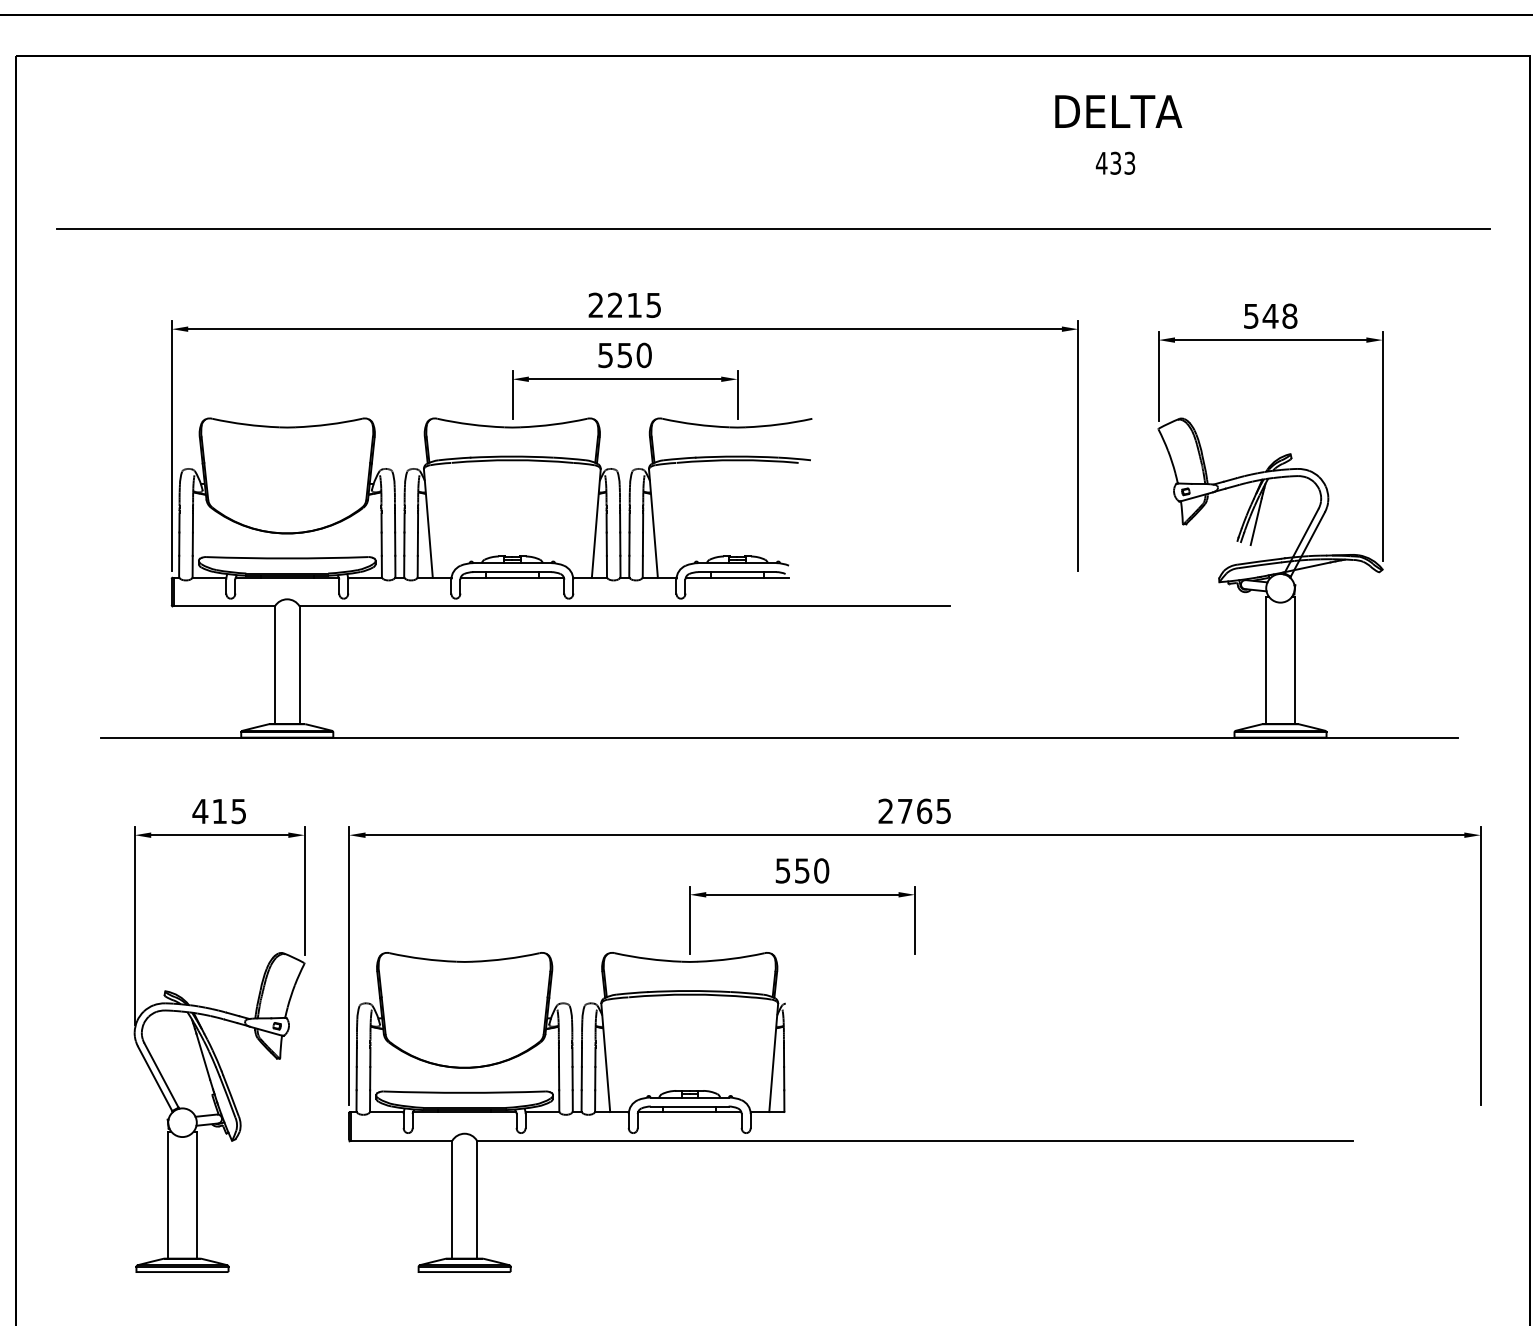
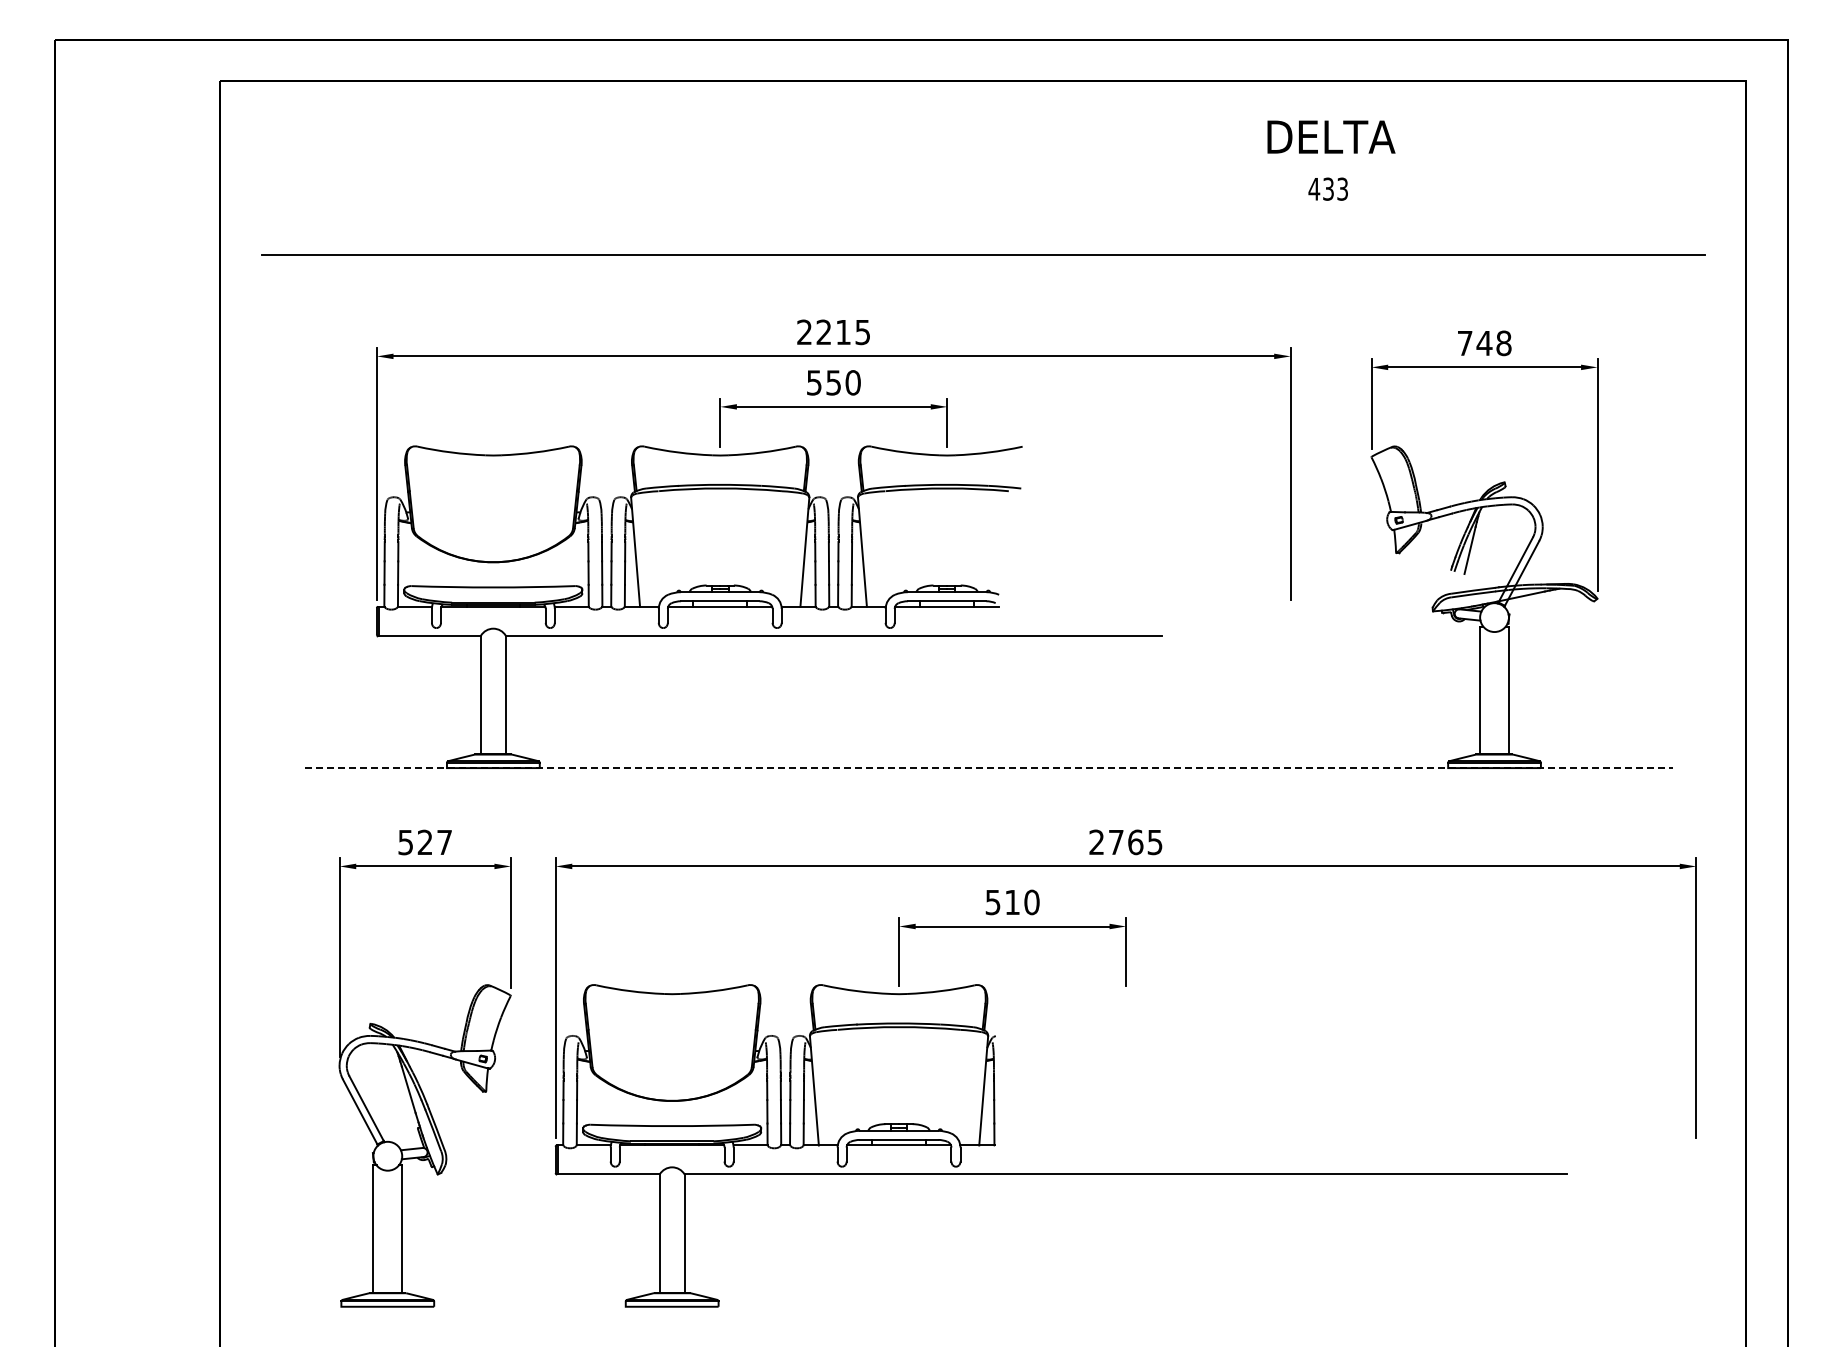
text: (1250, 316) -> (1464, 343), 548 -> 748
line: (779, 738) -> (989, 768), solid -> dashed
text: (218, 811) -> (424, 842), 415 -> 527
text: (802, 870) -> (1012, 902), 550 -> 510

